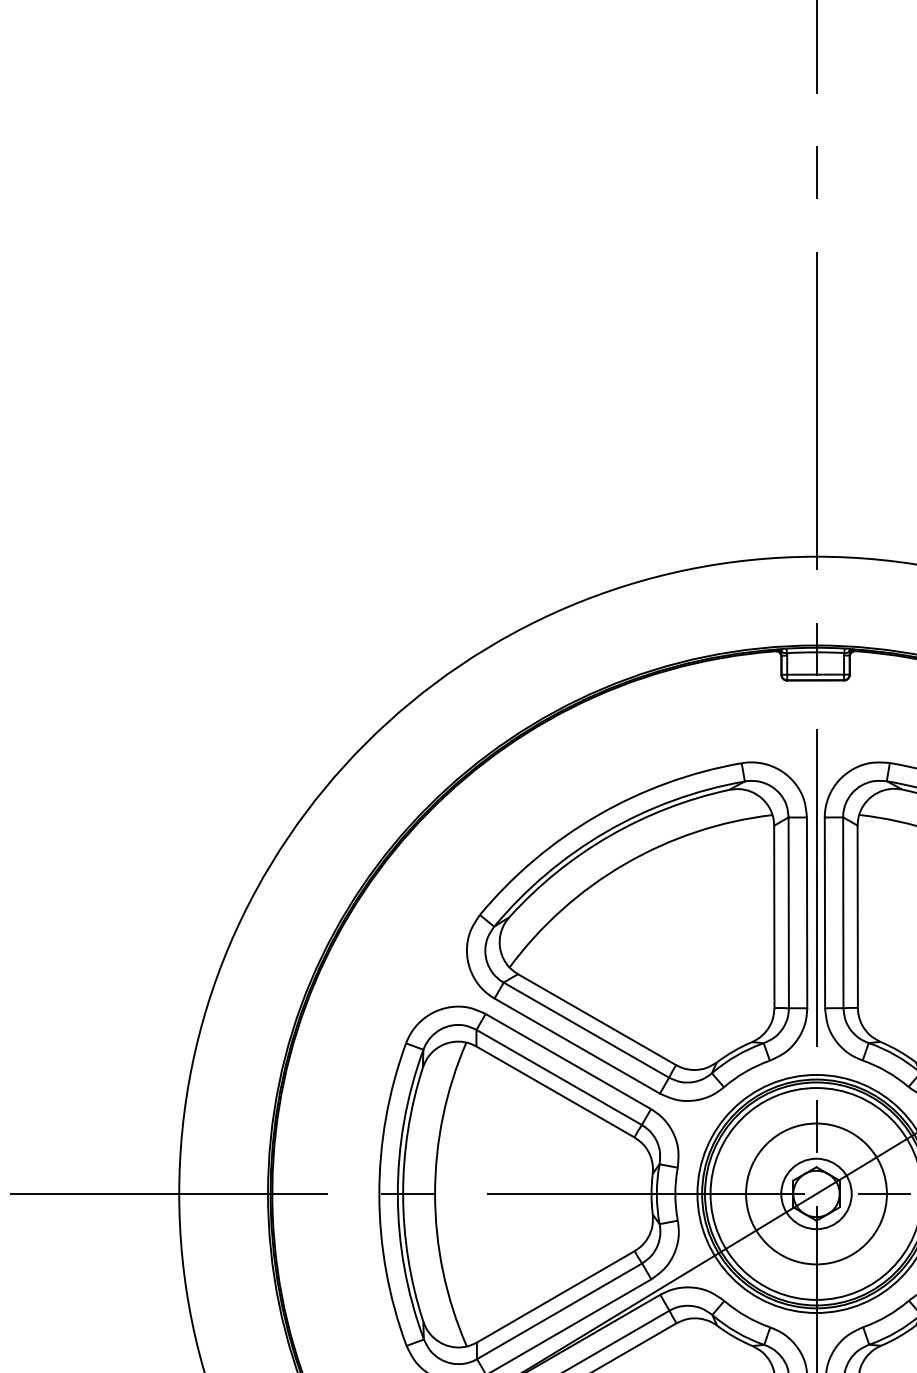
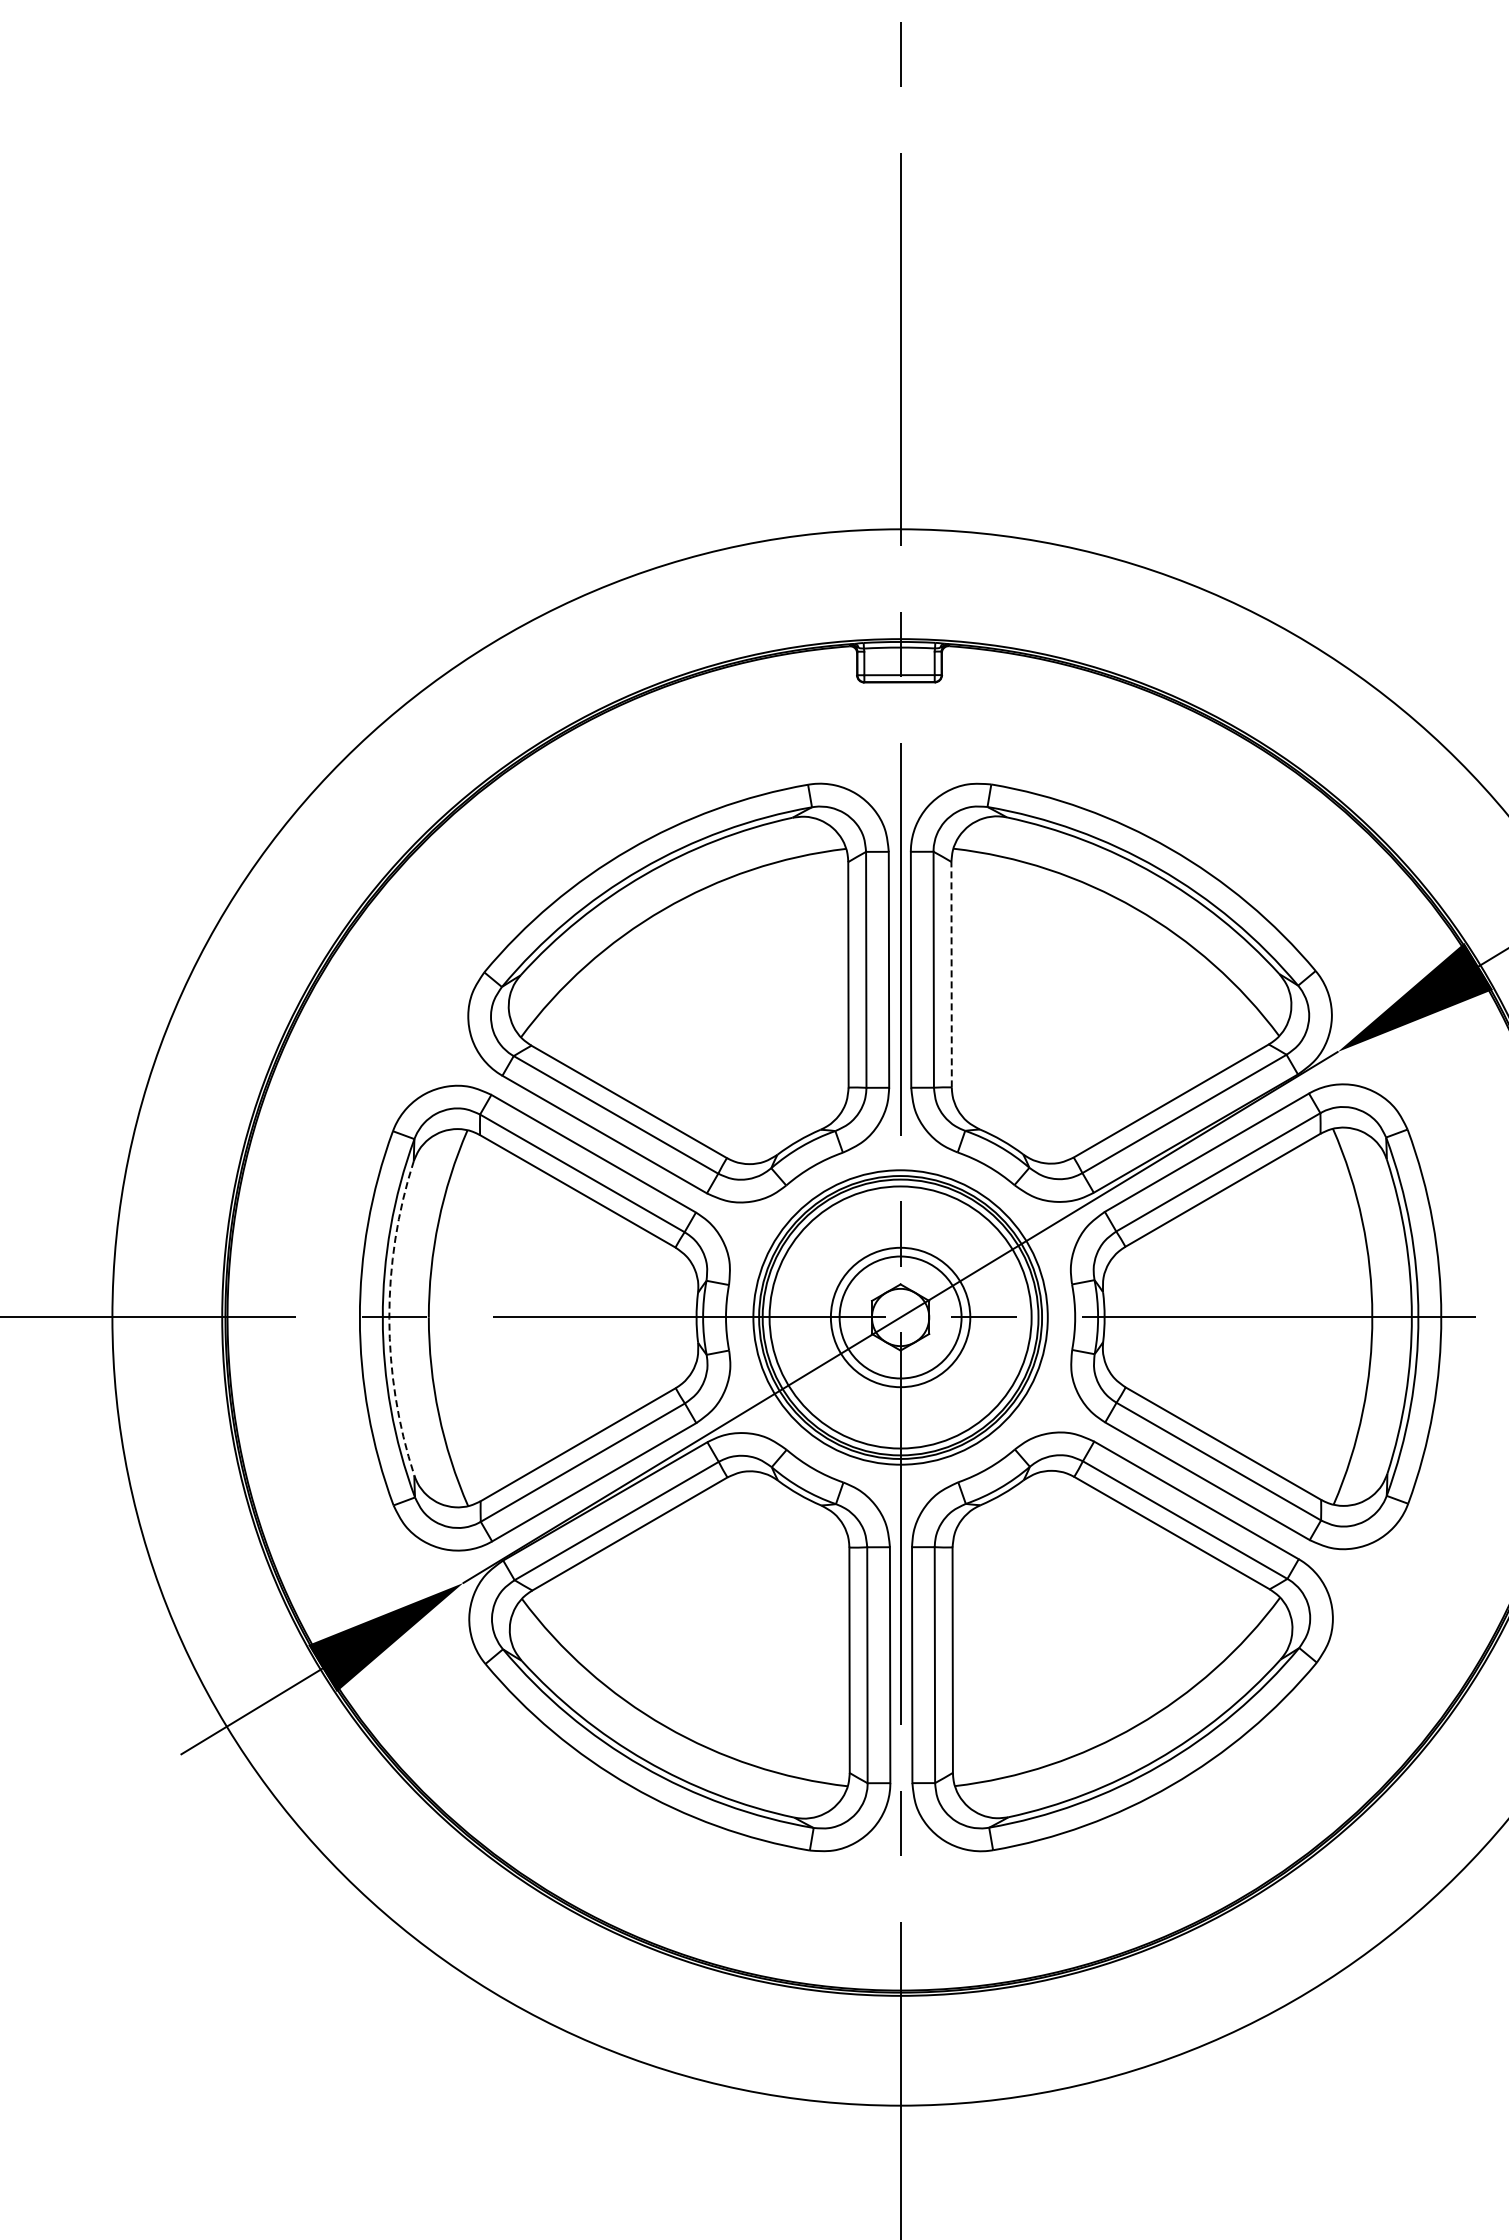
line: (857, 916) -> (951, 974), solid -> dashed
circle: (816, 1193) -> (900, 1317), size x0.7
circle: (816, 1193) -> (900, 1317), size x1.6
arc: (403, 1194) -> (389, 1318), solid -> dashed

